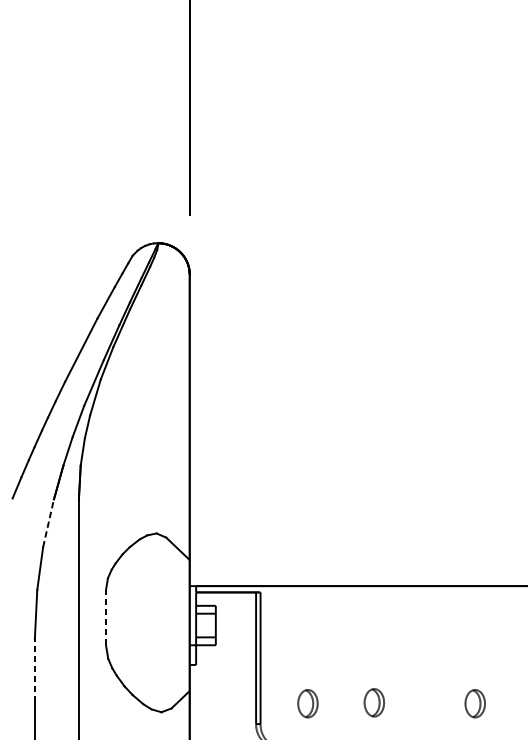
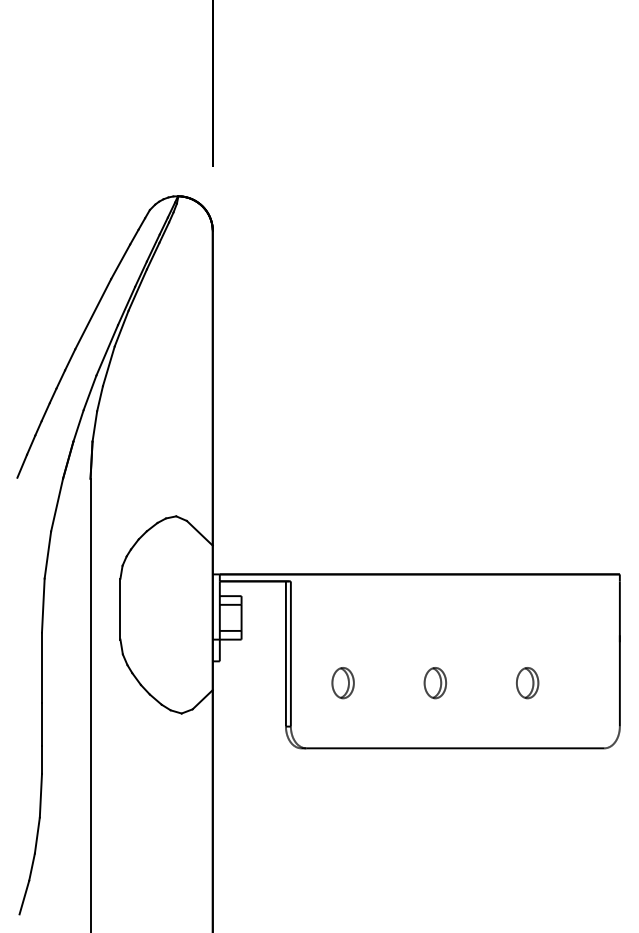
line: (48, 522) -> (57, 504), dashed -> solid
line: (106, 617) -> (120, 608), dashed -> solid
line: (35, 670) -> (42, 667), dashed -> solid
part: (373, 703) -> (434, 683), moved
part: (307, 704) -> (342, 683), moved
part: (475, 704) -> (527, 683), moved

